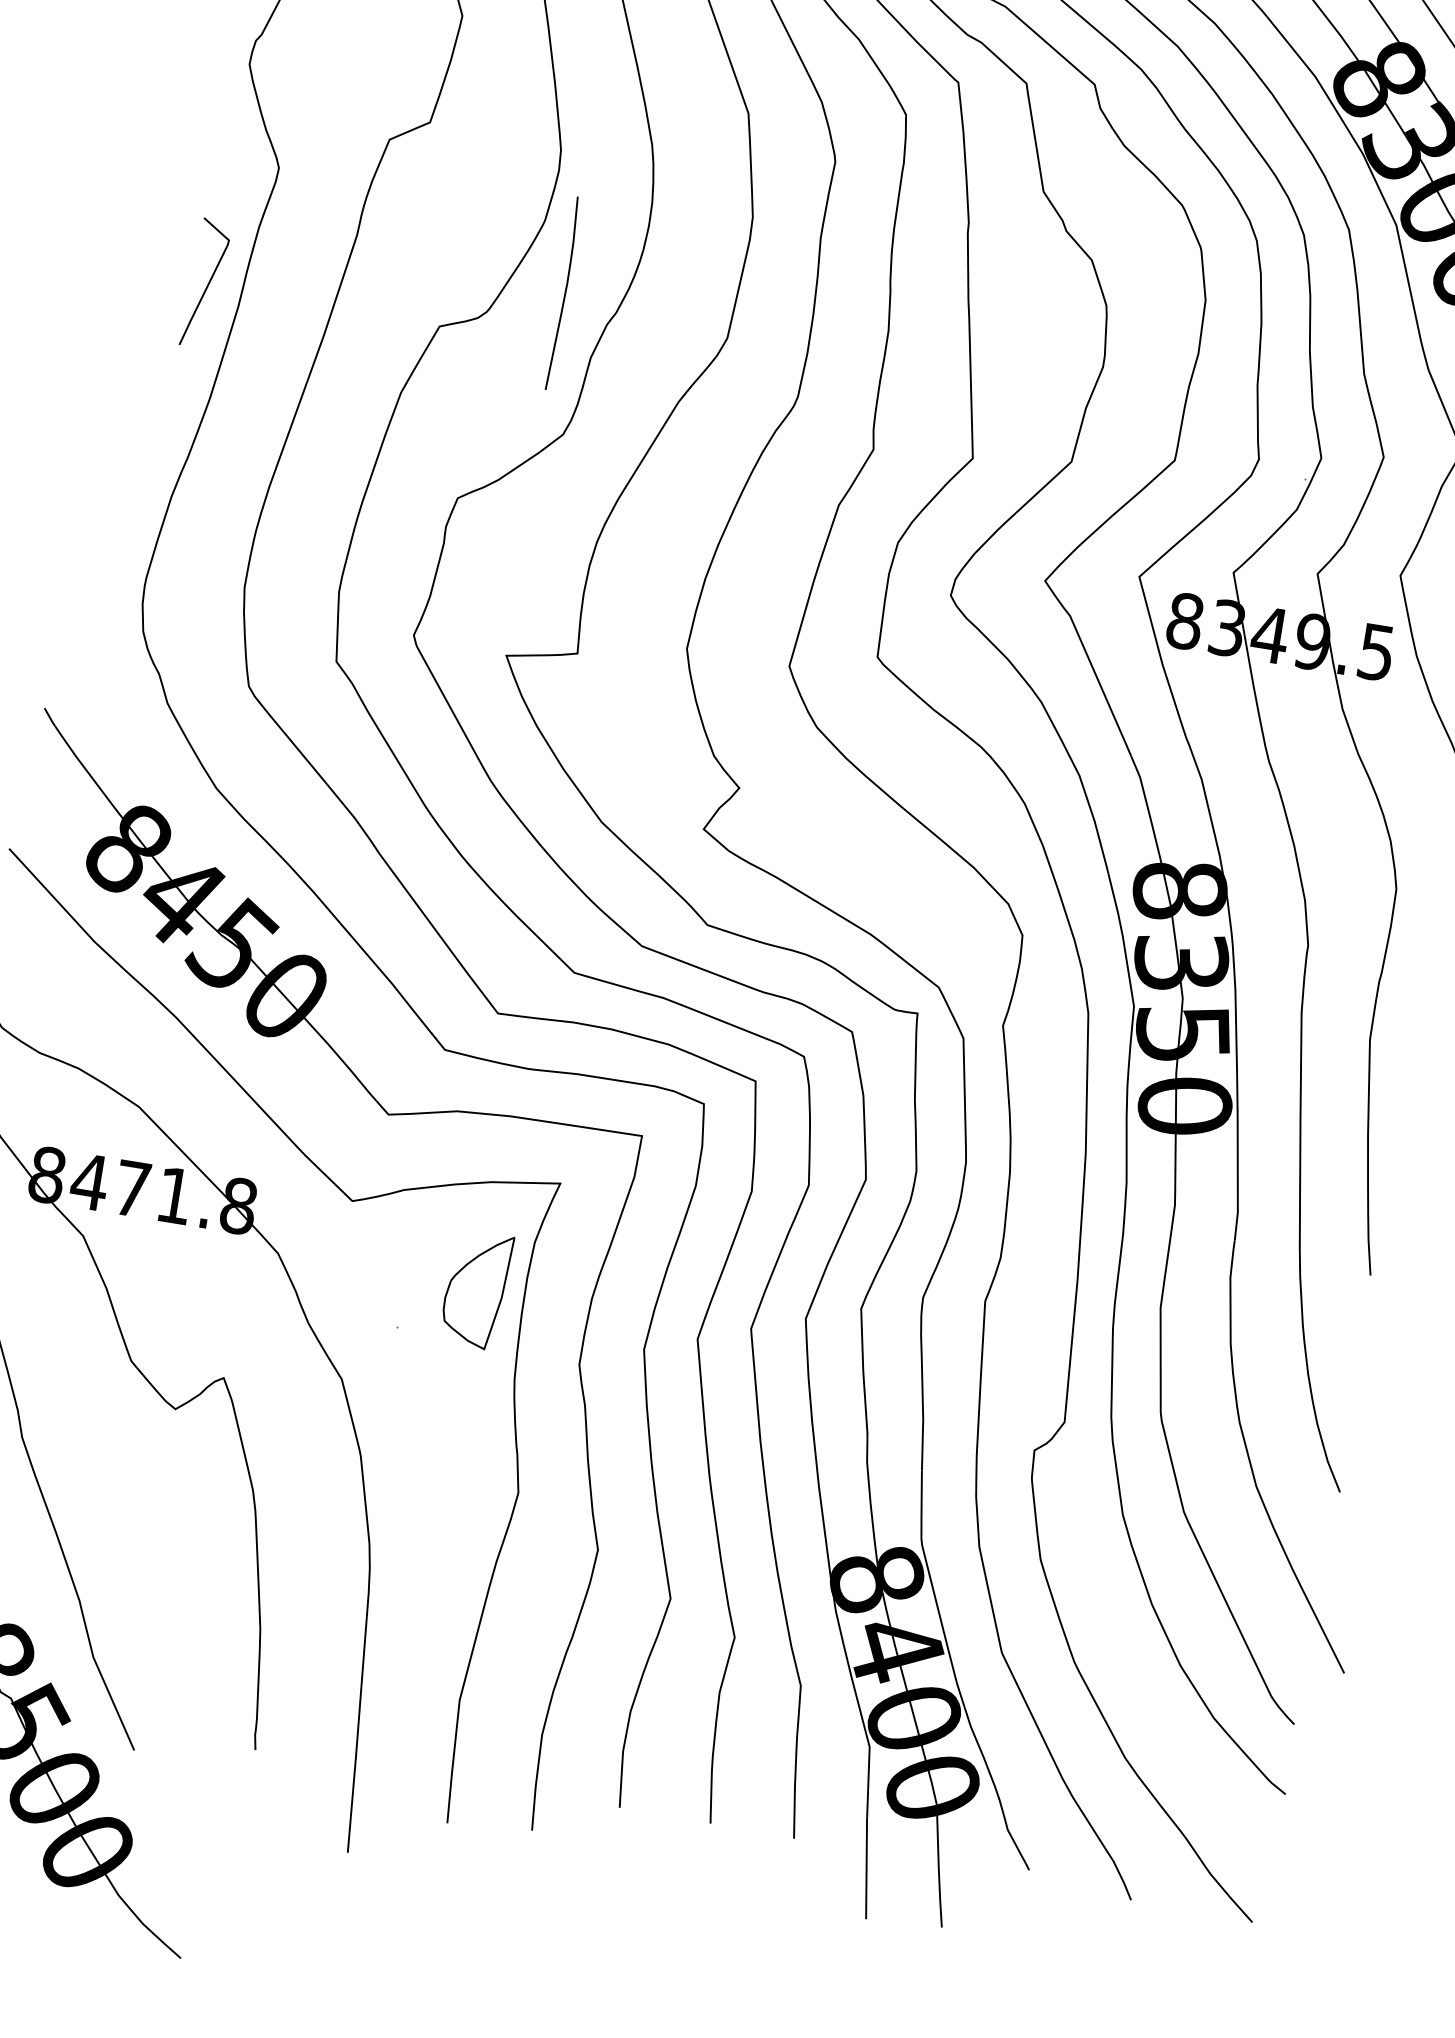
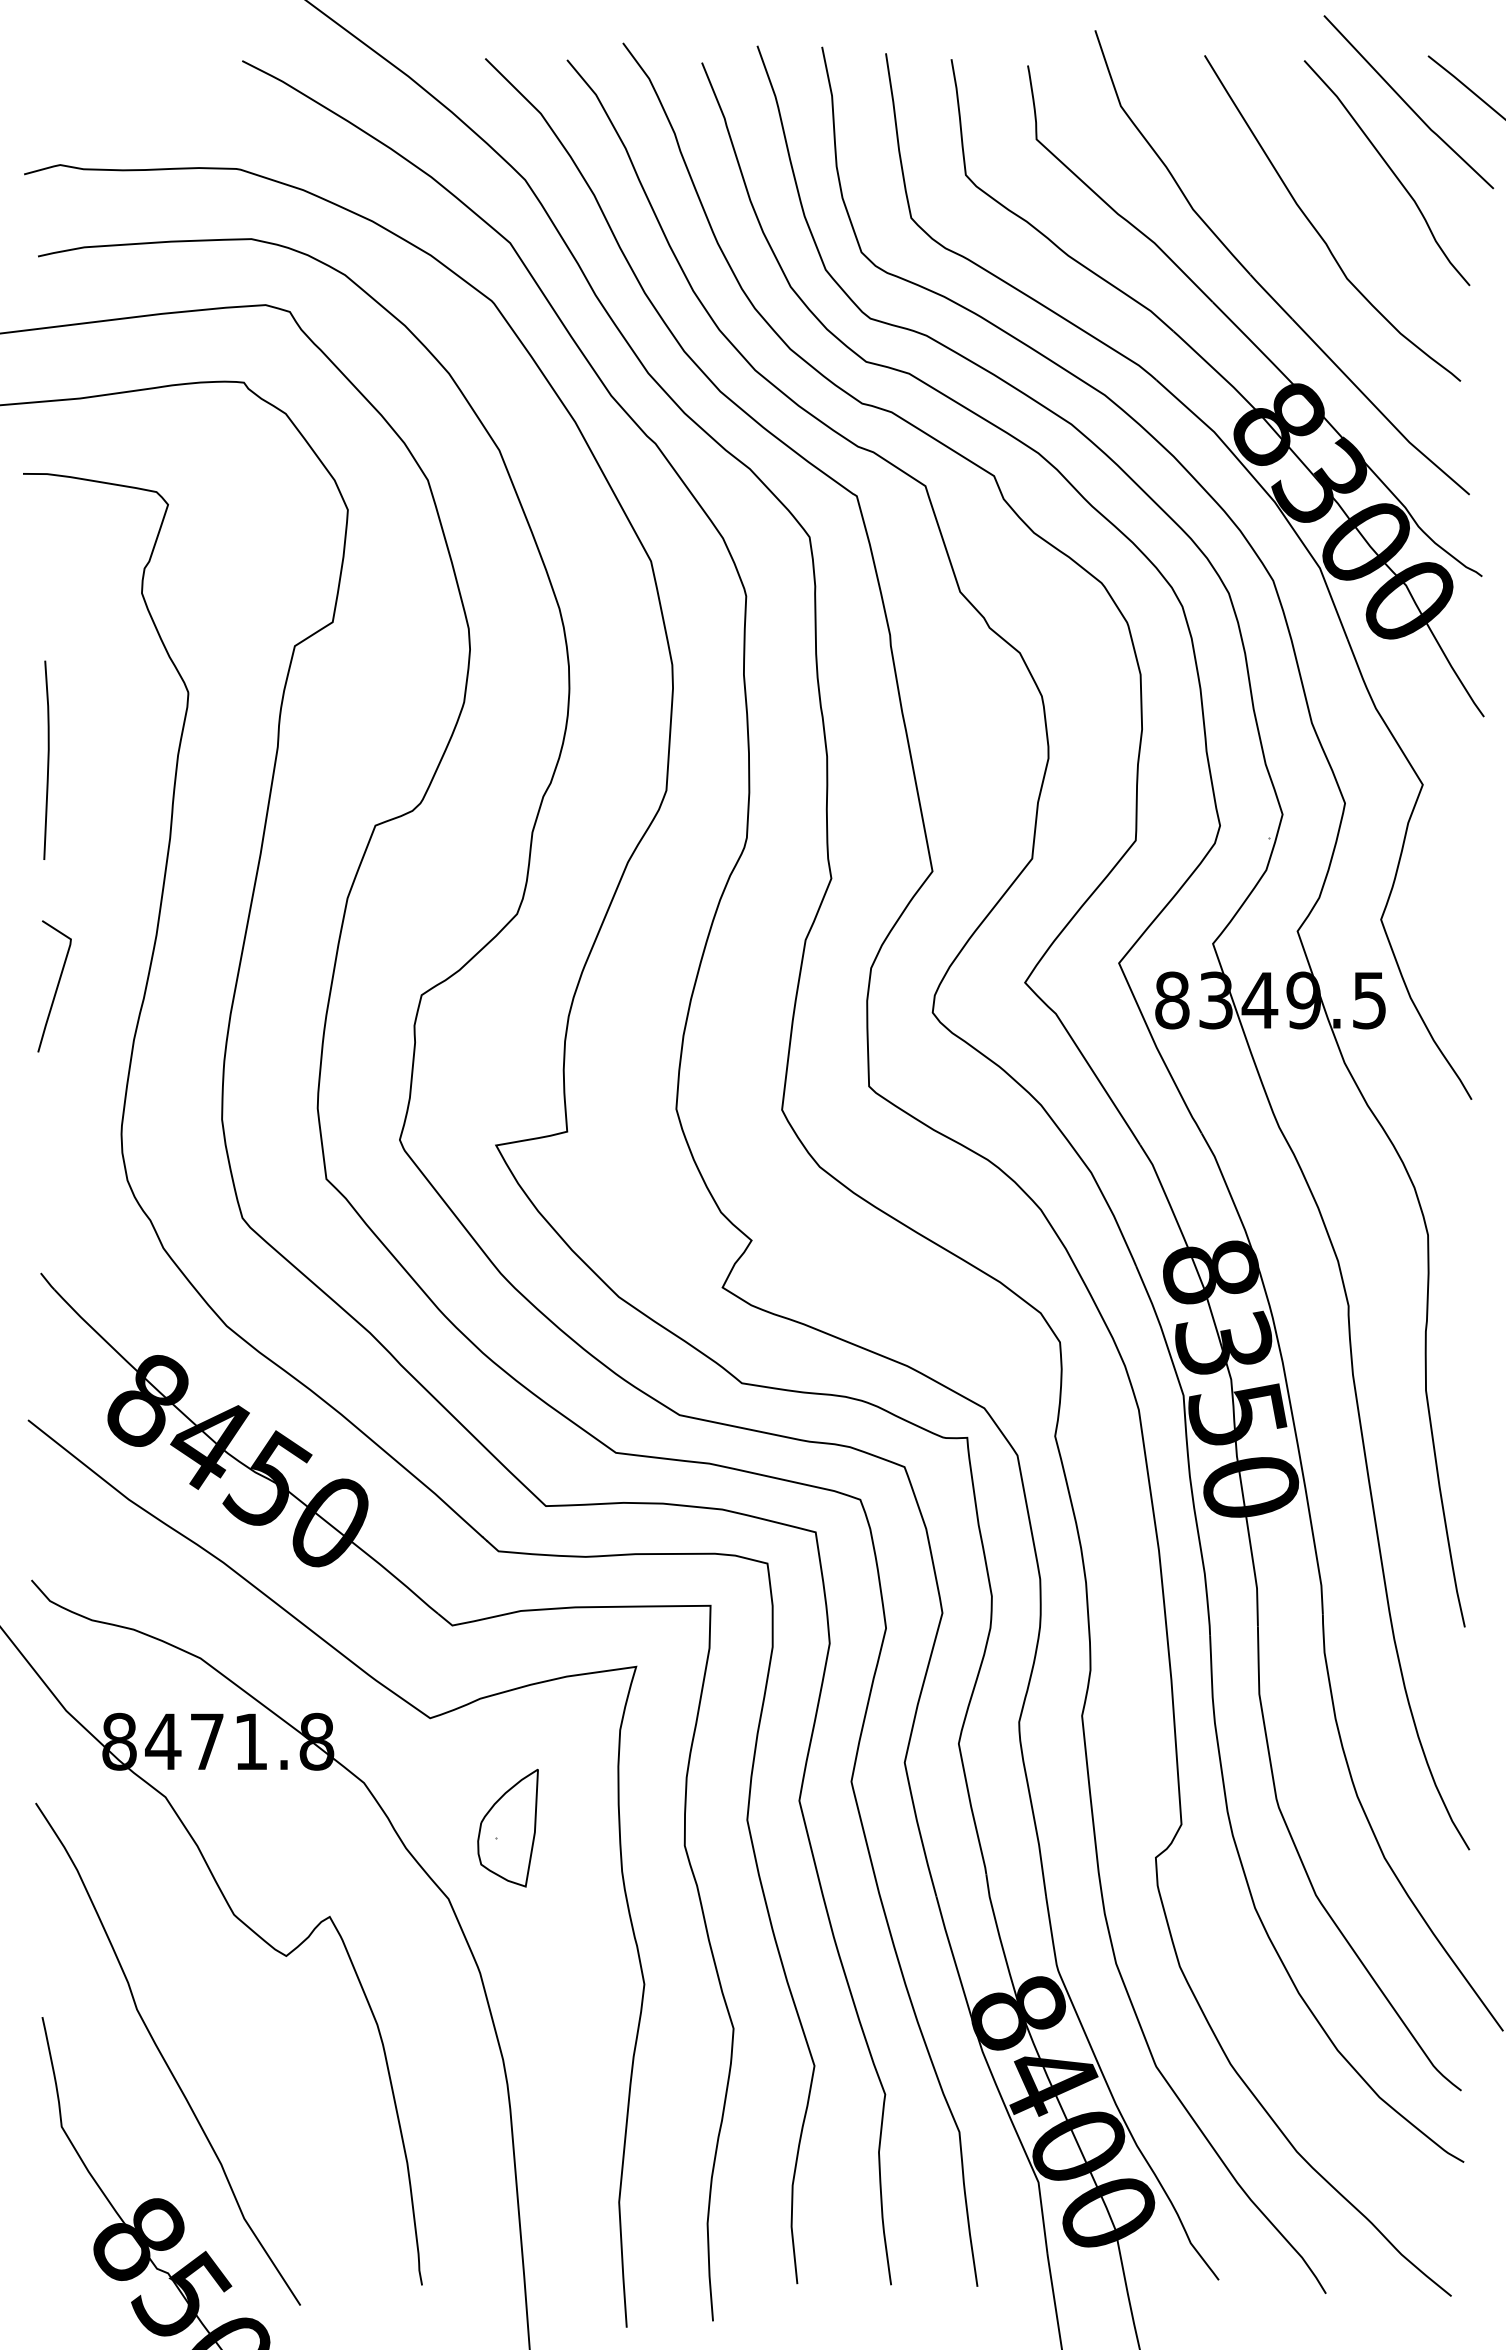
curve: (207, 283) -> (56, 986), moved
curve: (564, 292) -> (47, 759), moved
part: (475, 1289) -> (507, 1827), moved

